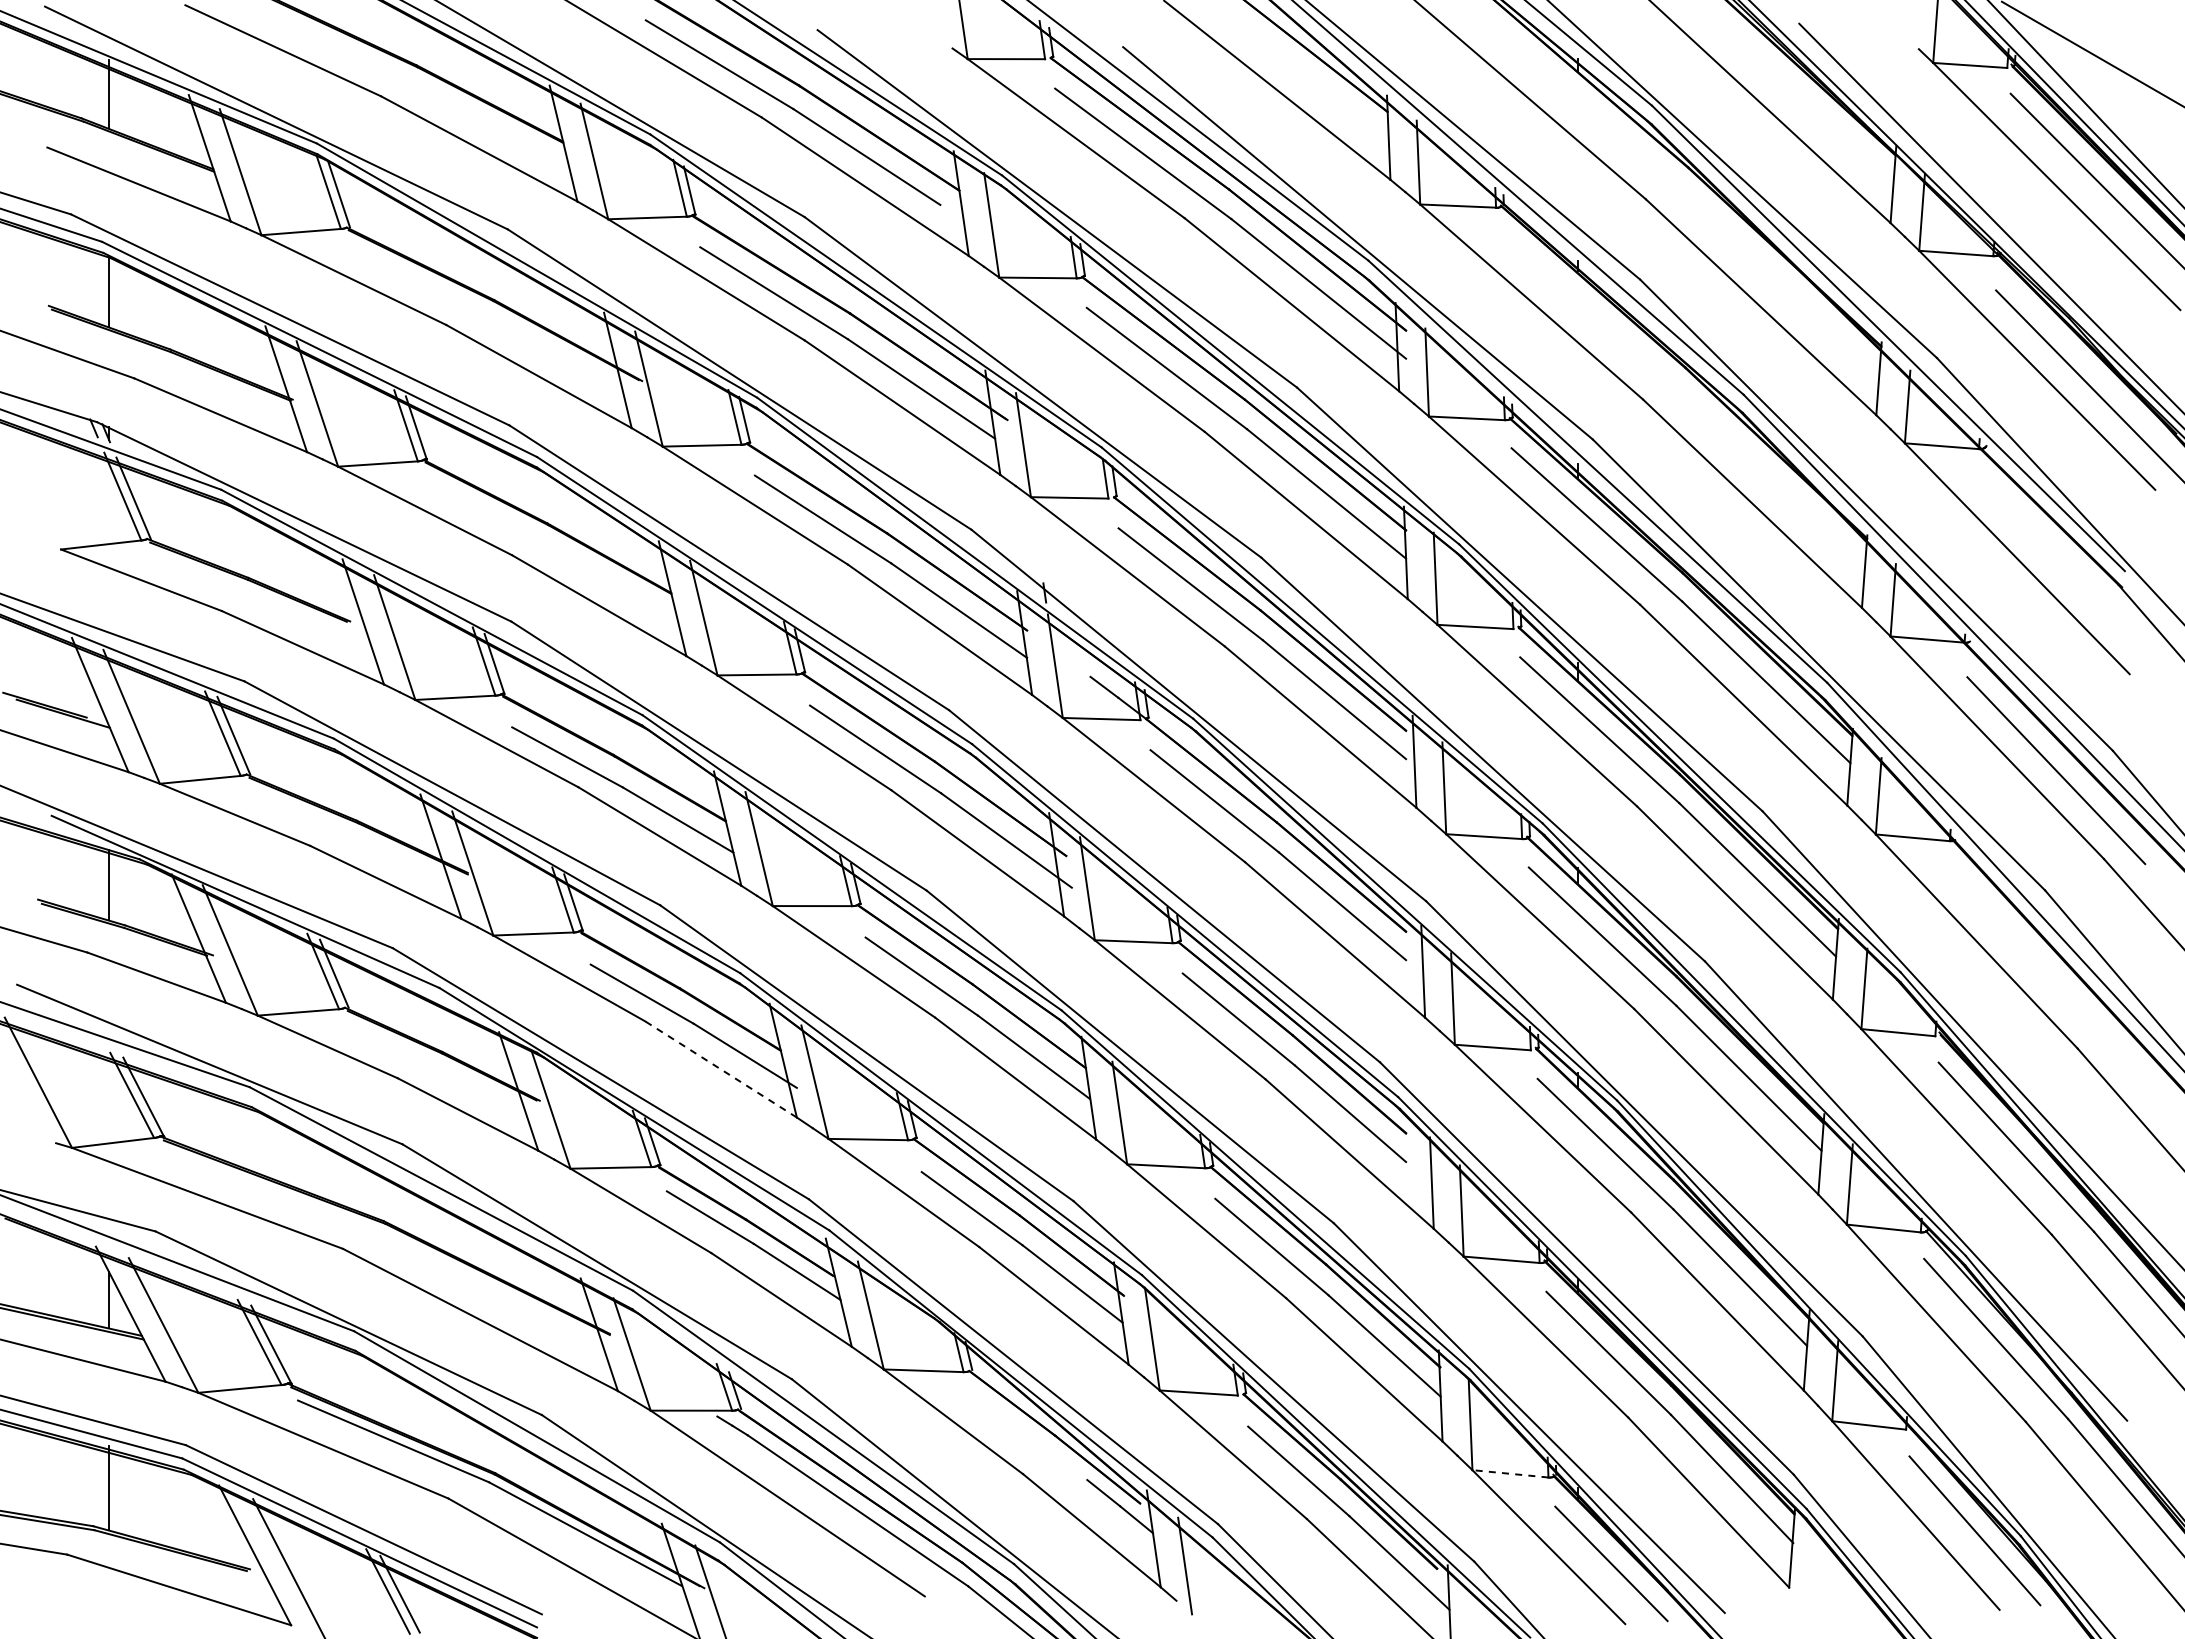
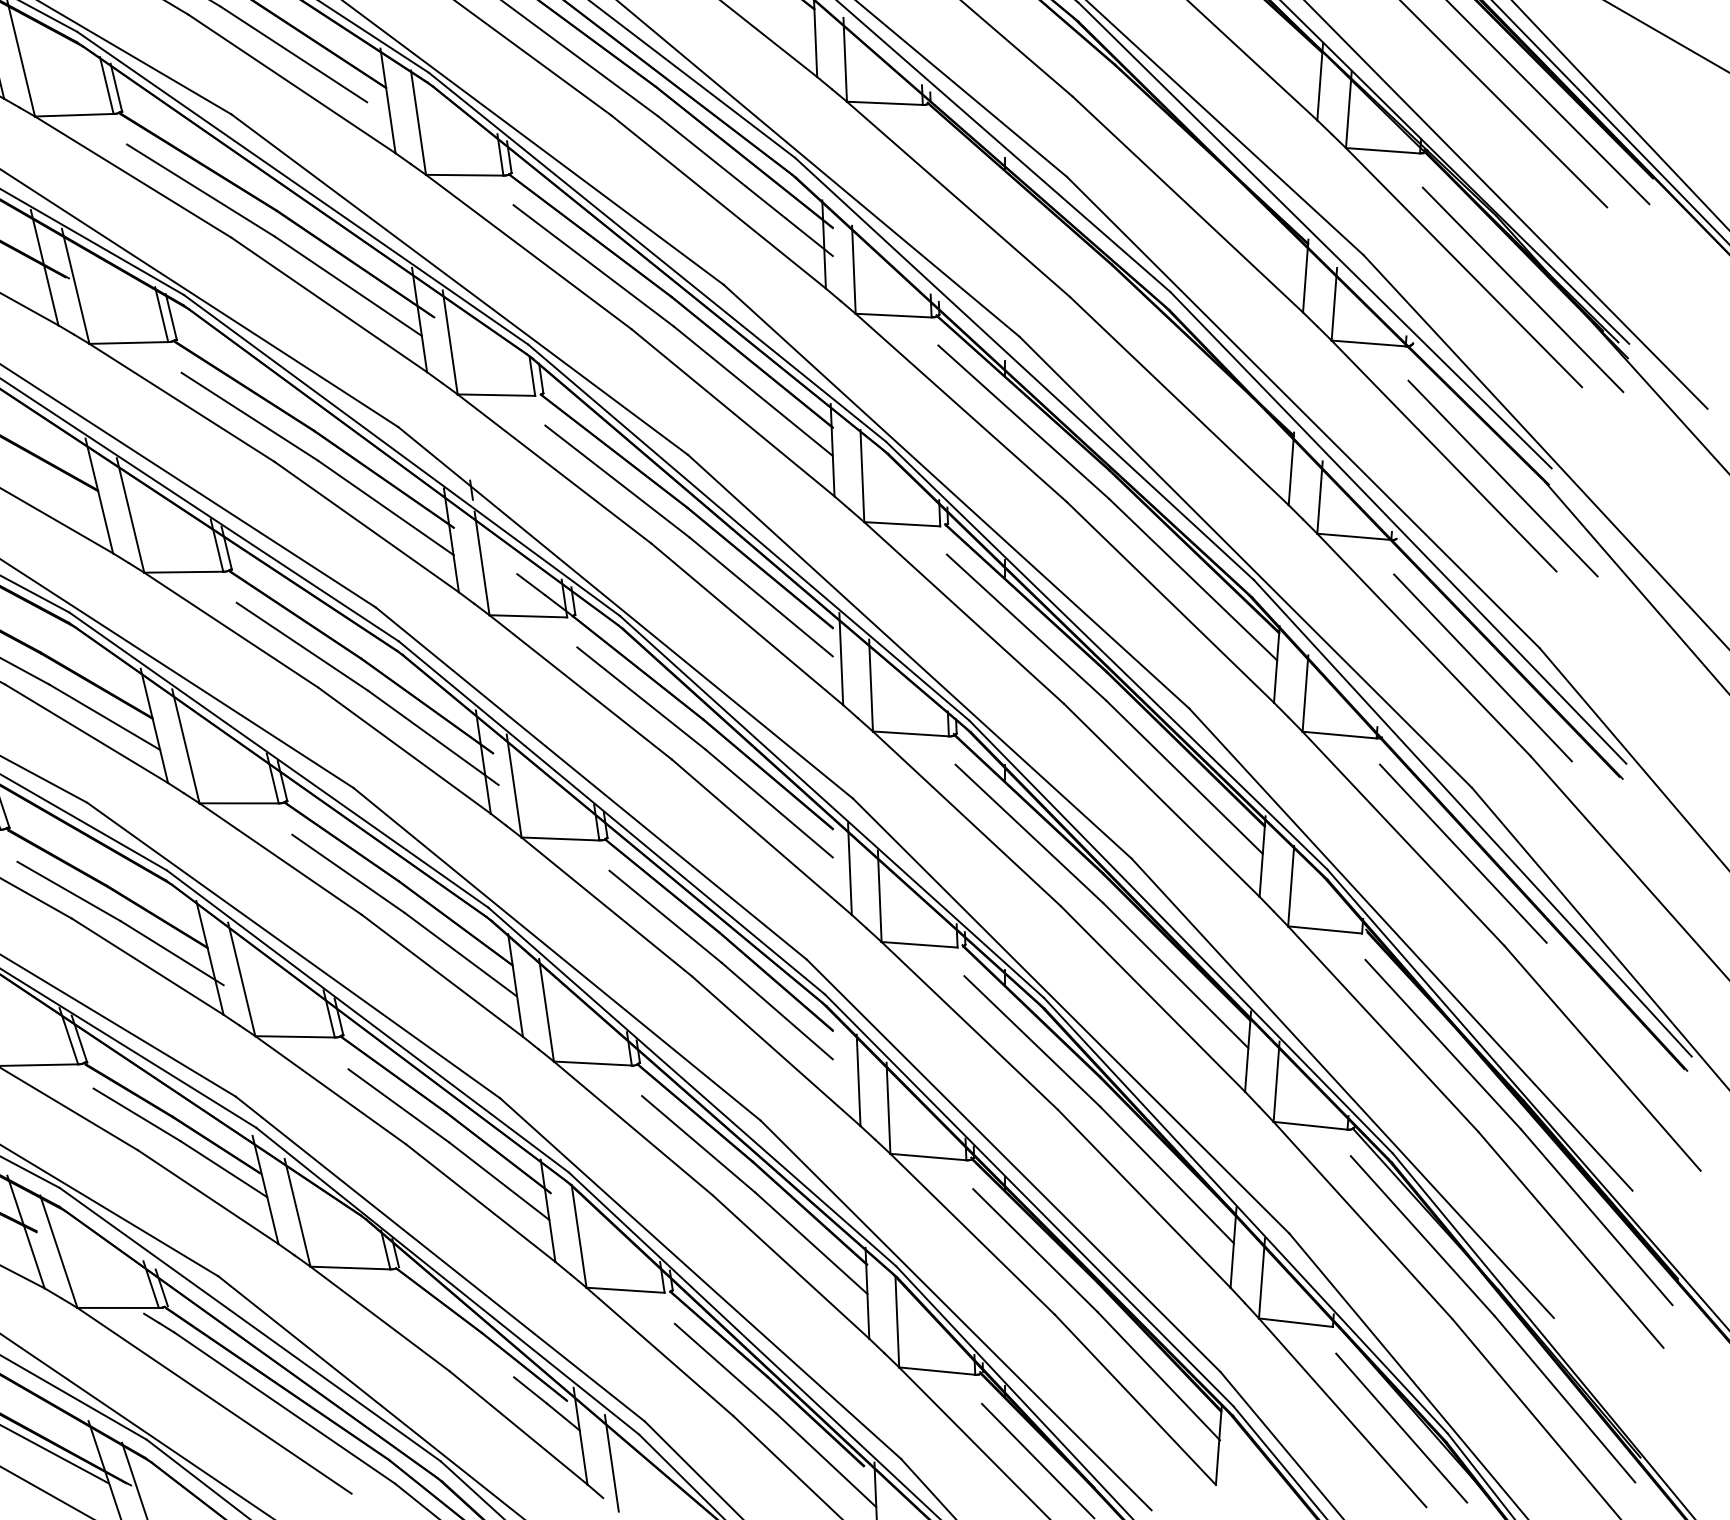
line: (2075, 581) -> (1502, 478), added
line: (2036, 956) -> (1463, 853), added
line: (721, 1069) -> (148, 966), dashed -> solid
line: (1509, 1473) -> (936, 1370), dashed -> solid

